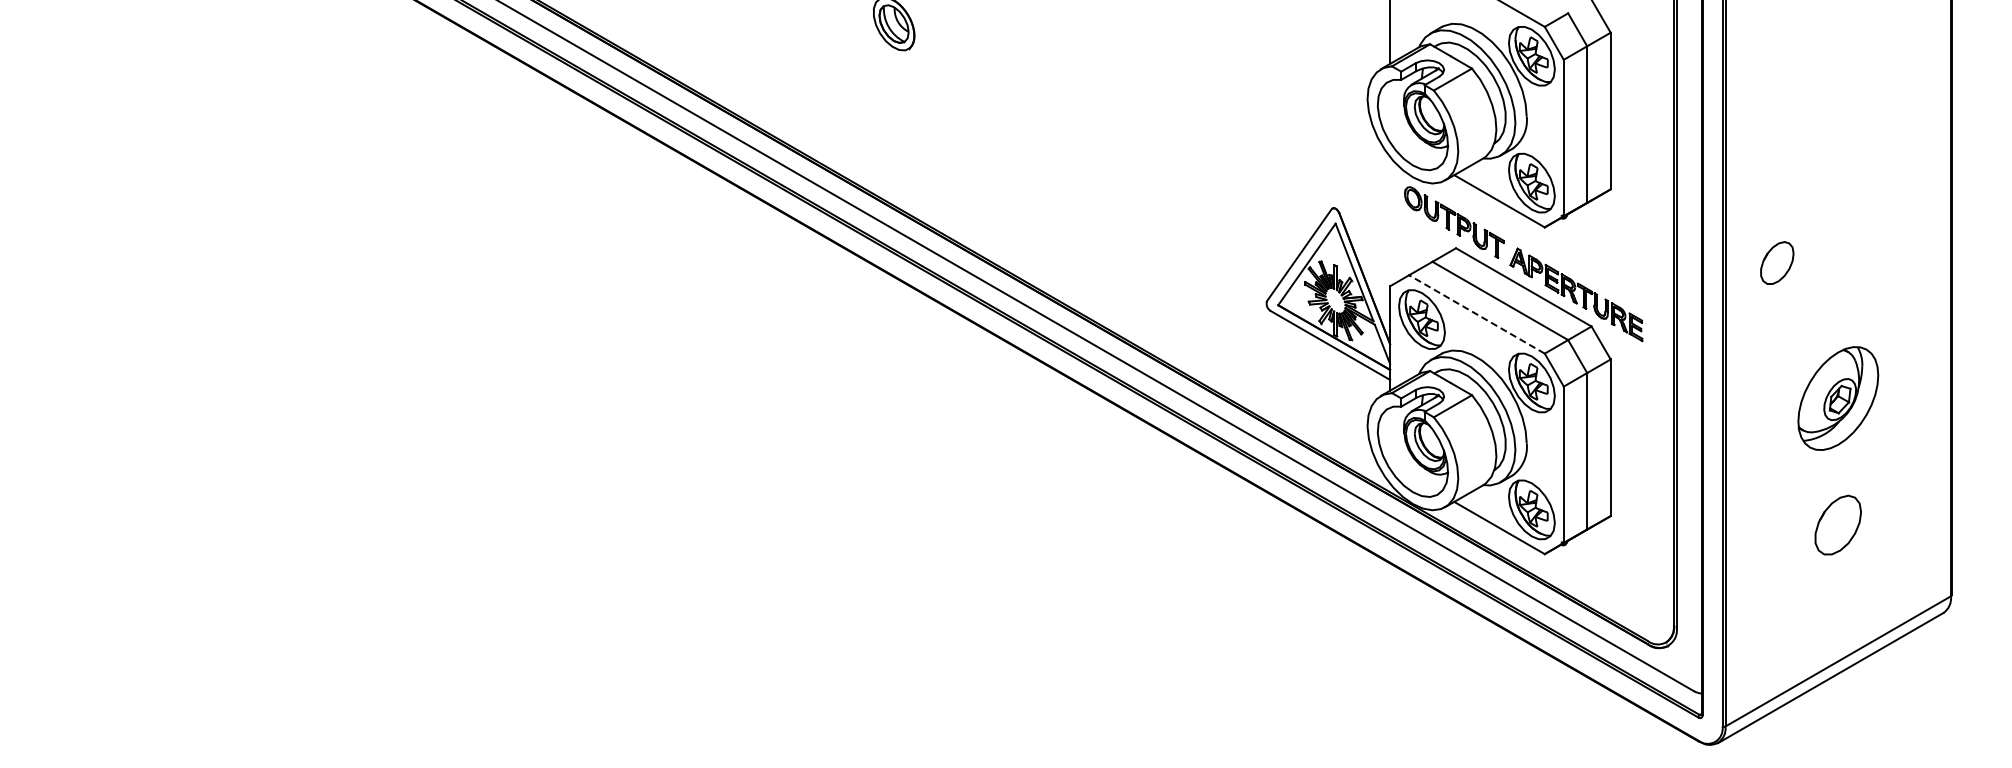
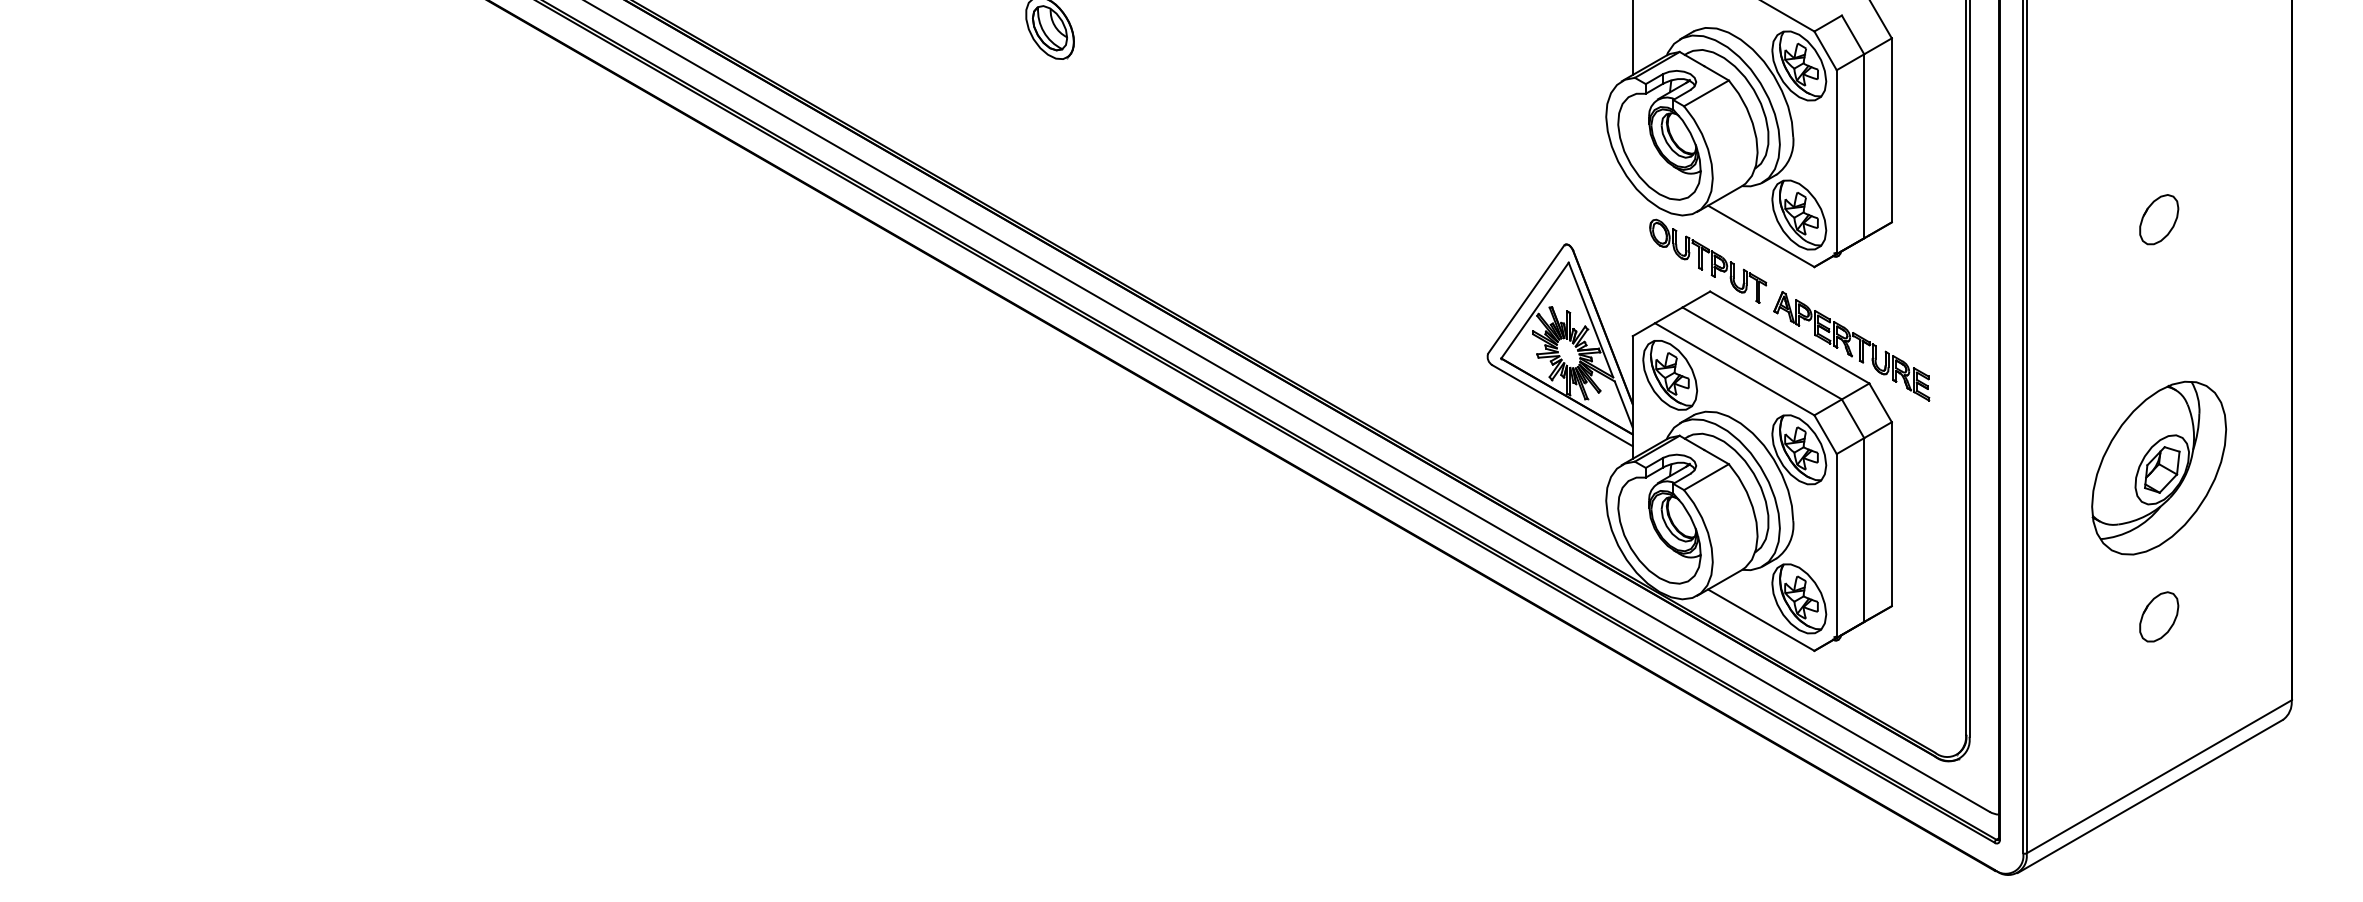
part: (1777, 262) -> (2159, 218), moved
line: (1476, 314) -> (1734, 369), dashed -> solid
part: (1838, 398) -> (2159, 468), size x1.43
part: (1838, 525) -> (2159, 617), size x0.71

